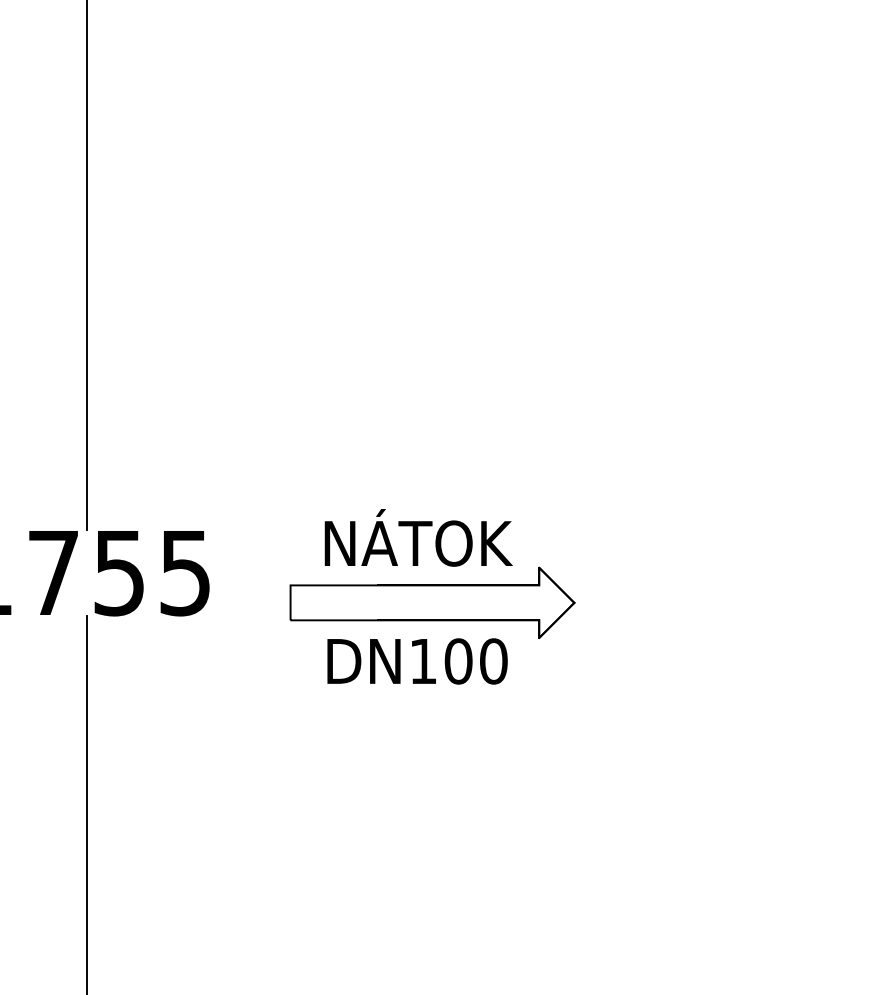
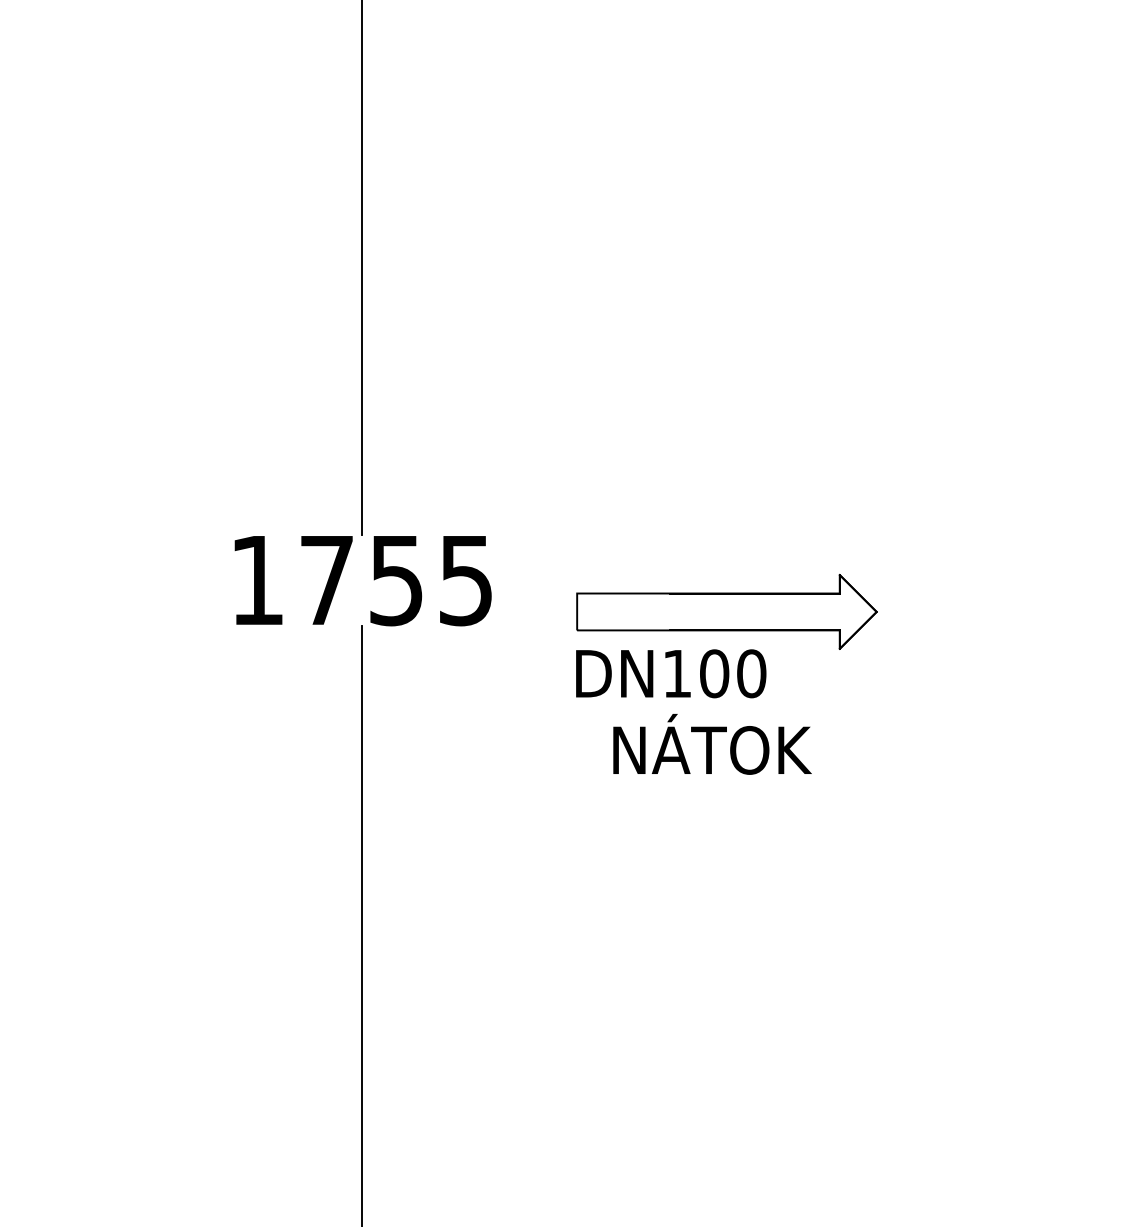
text: (418, 538) -> (712, 744), moved
text: (417, 661) -> (671, 673), moved

